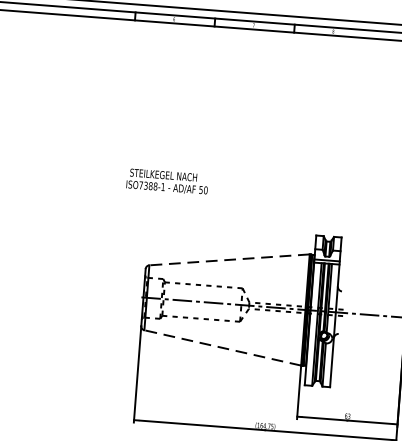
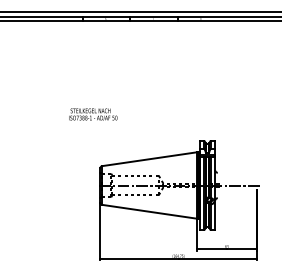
text: (168, 181) -> (93, 114), moved
line: (229, 260) -> (149, 159), dashed -> solid
line: (222, 347) -> (149, 211), dashed -> solid

